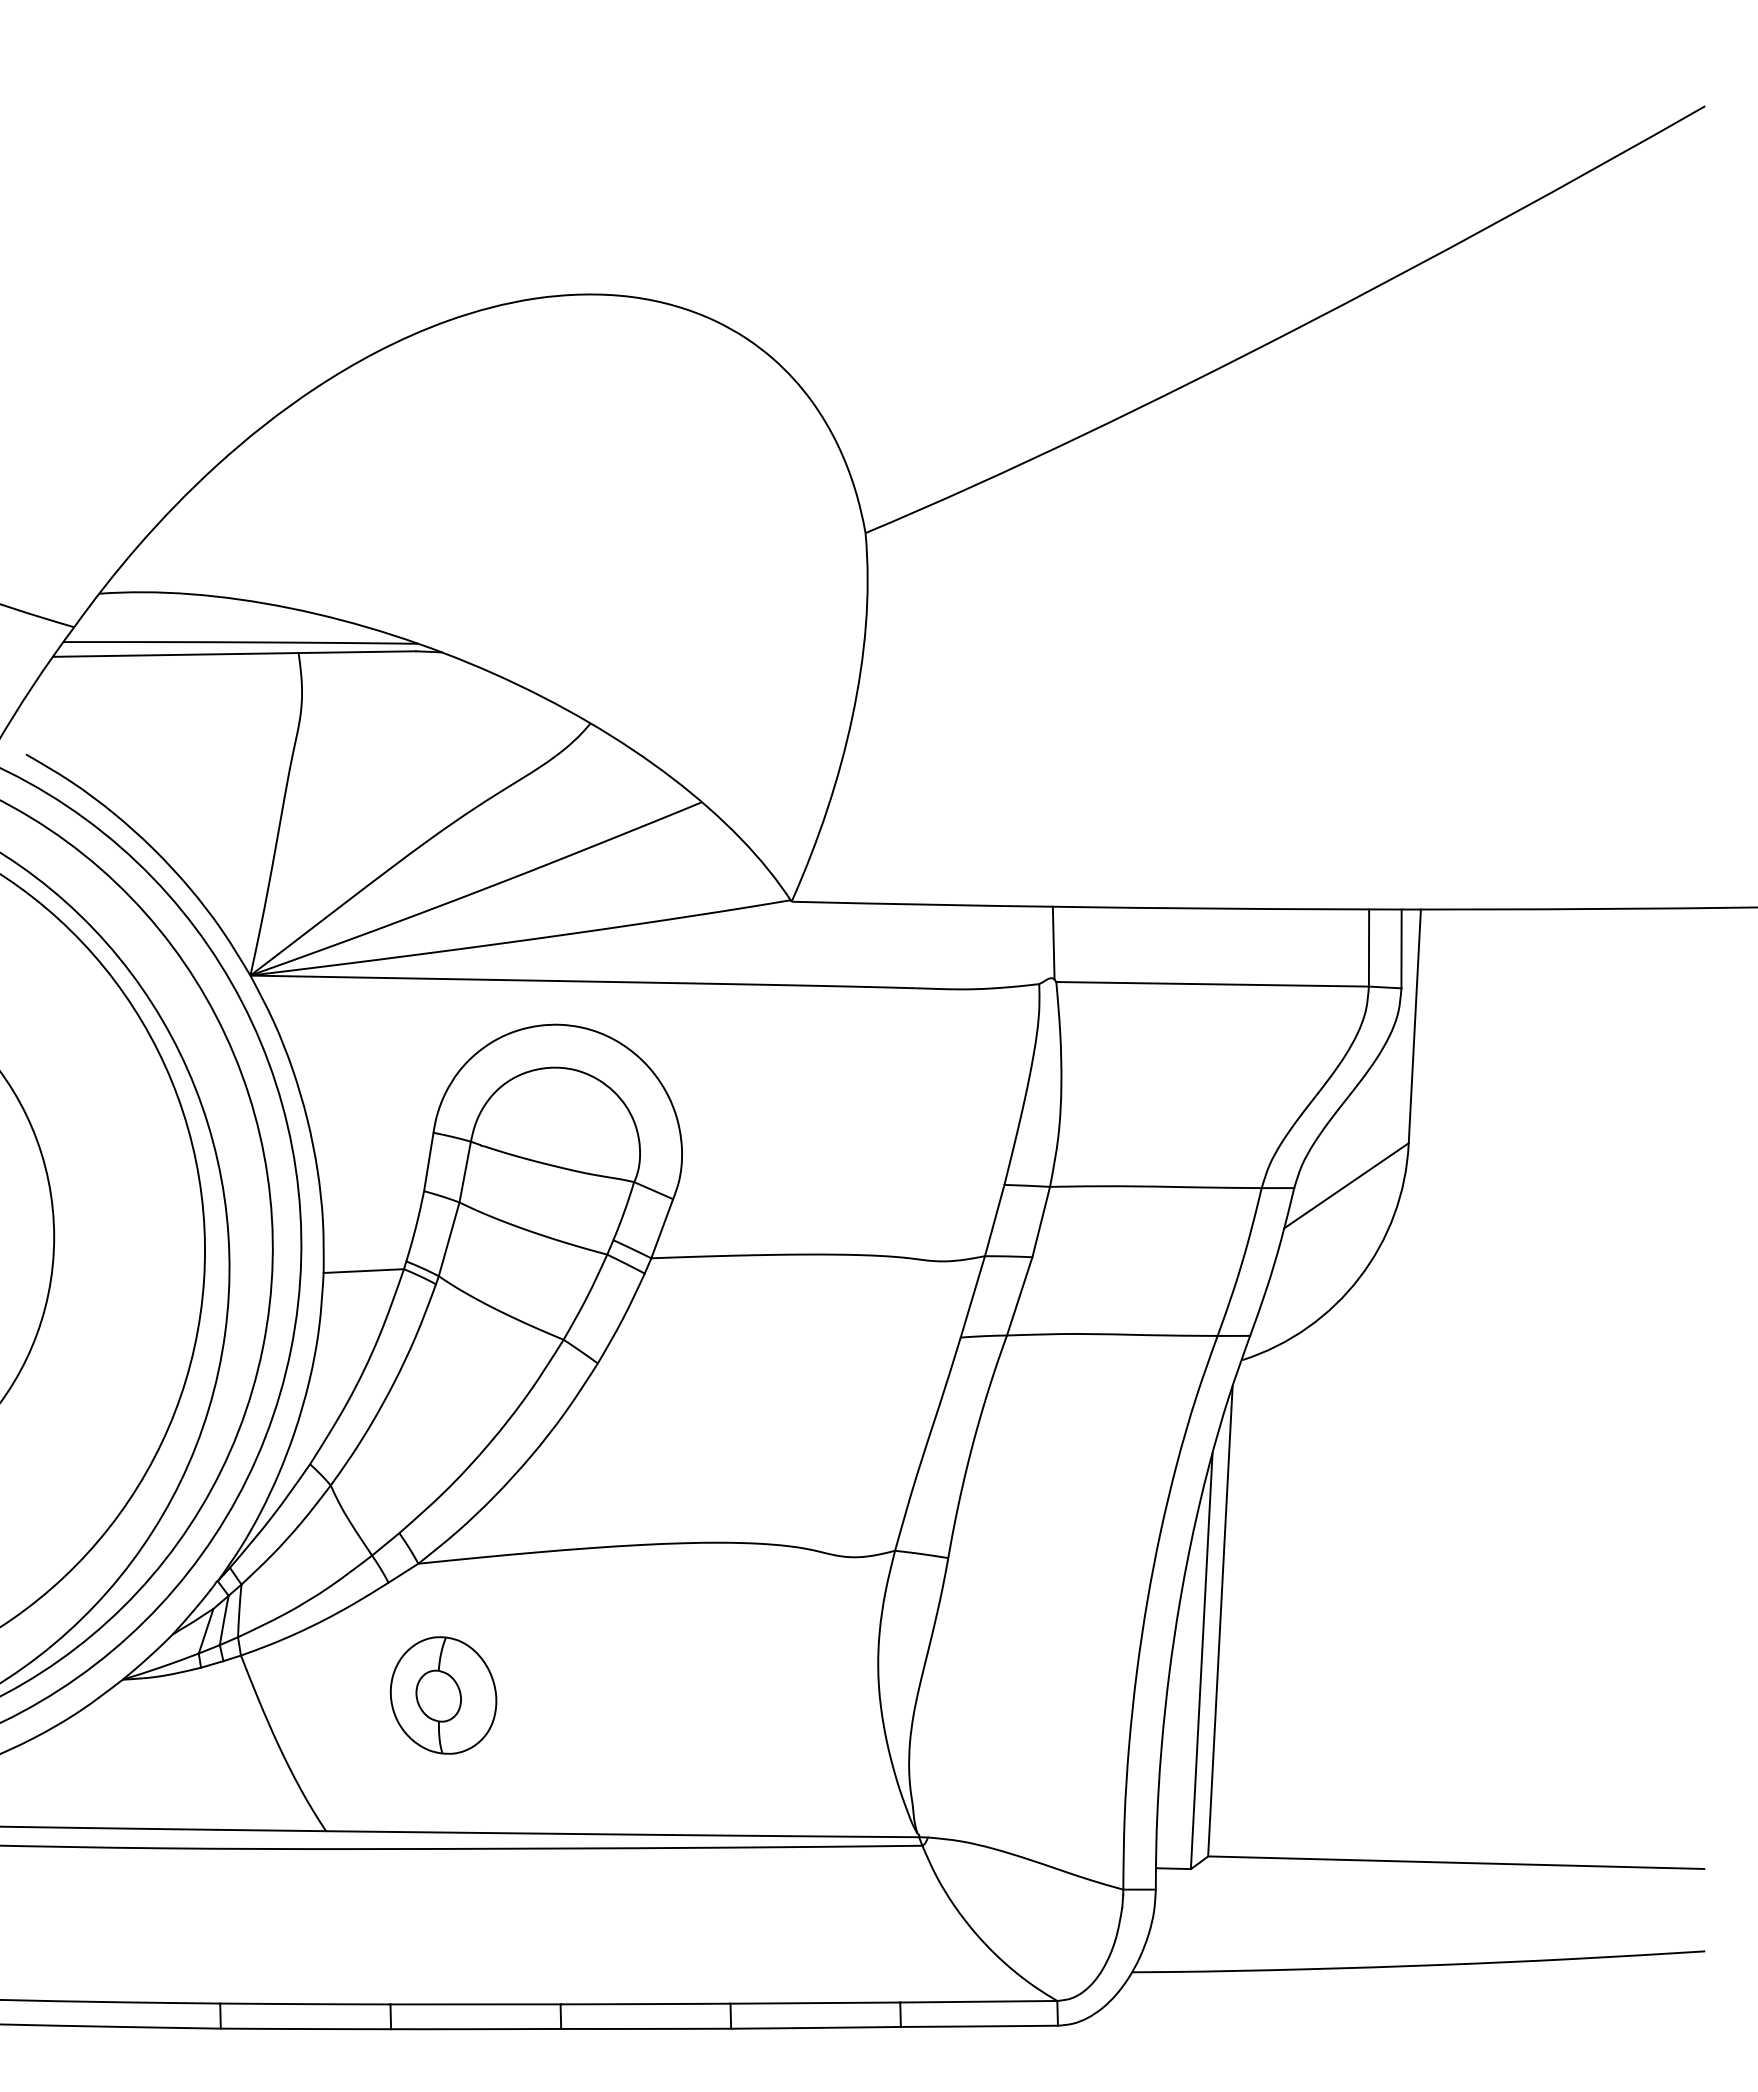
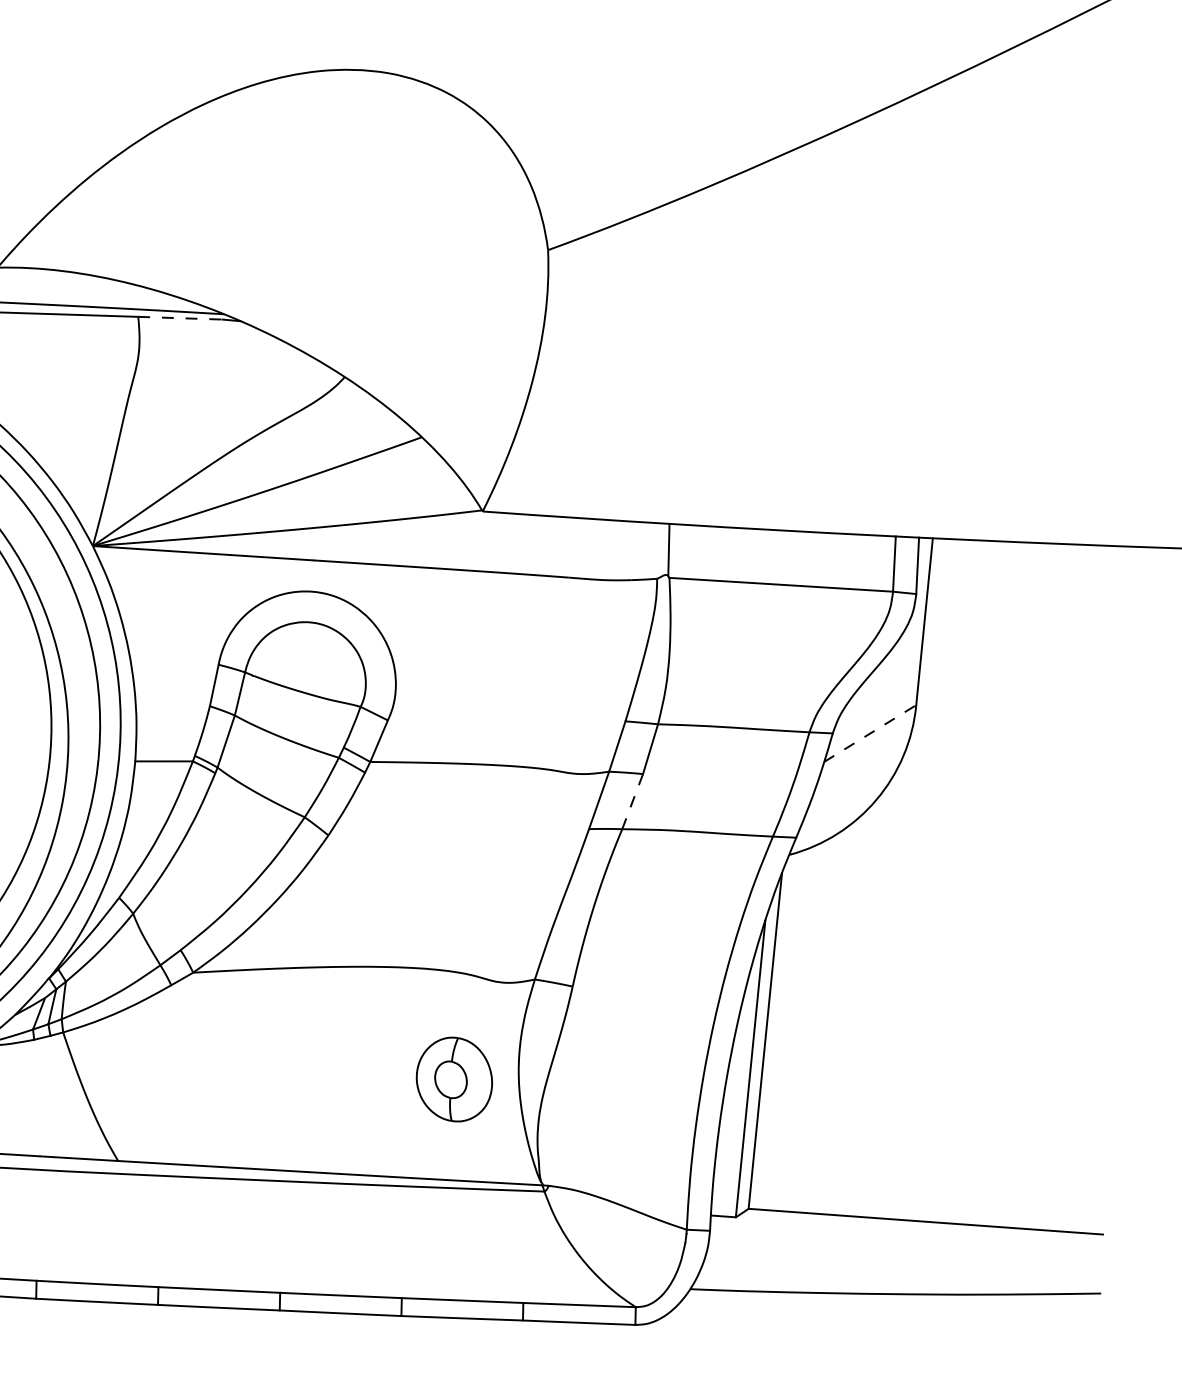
line: (357, 652) -> (180, 318), solid -> dashed
line: (1346, 1185) -> (870, 733), solid -> dashed
line: (1019, 1296) -> (632, 801), solid -> dashed
part: (443, 1695) -> (454, 1079), moved

